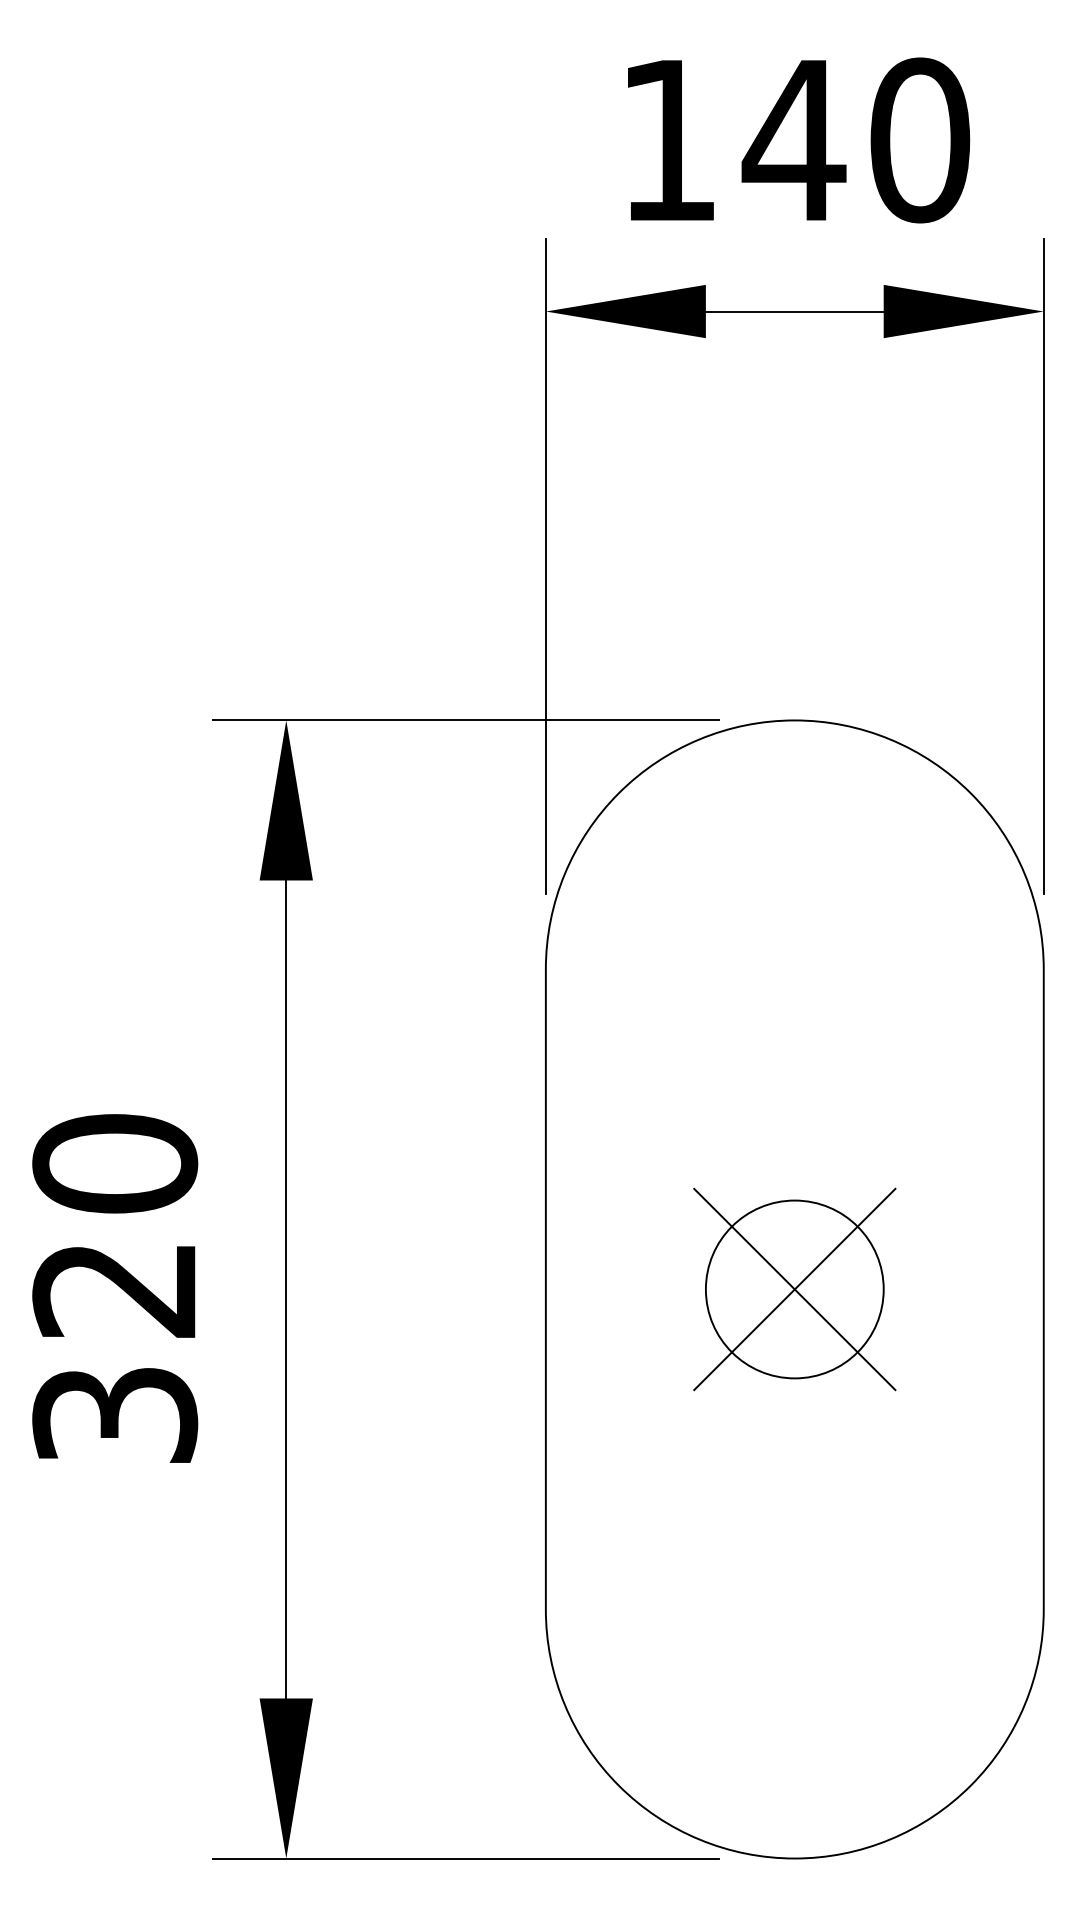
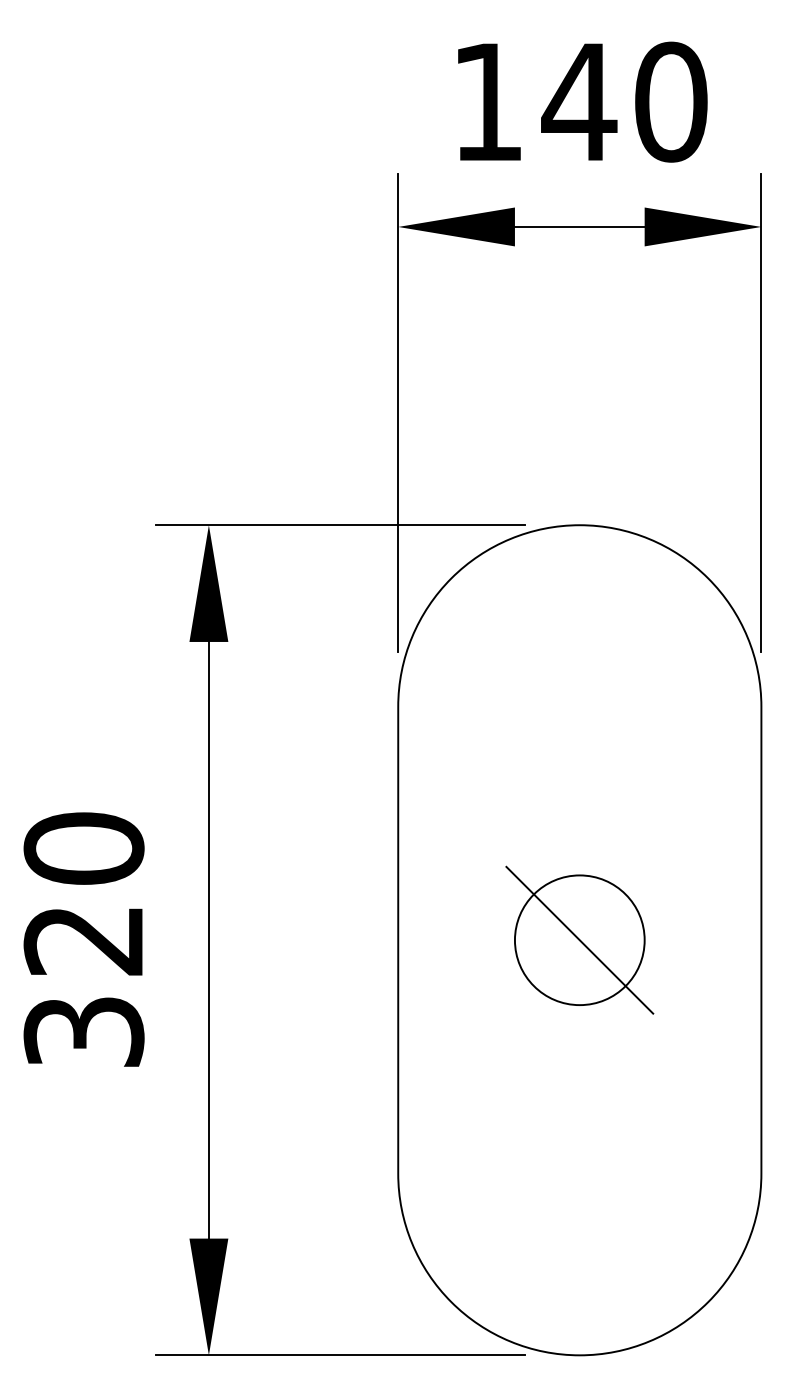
line: (794, 1289) -> (579, 940), removed

